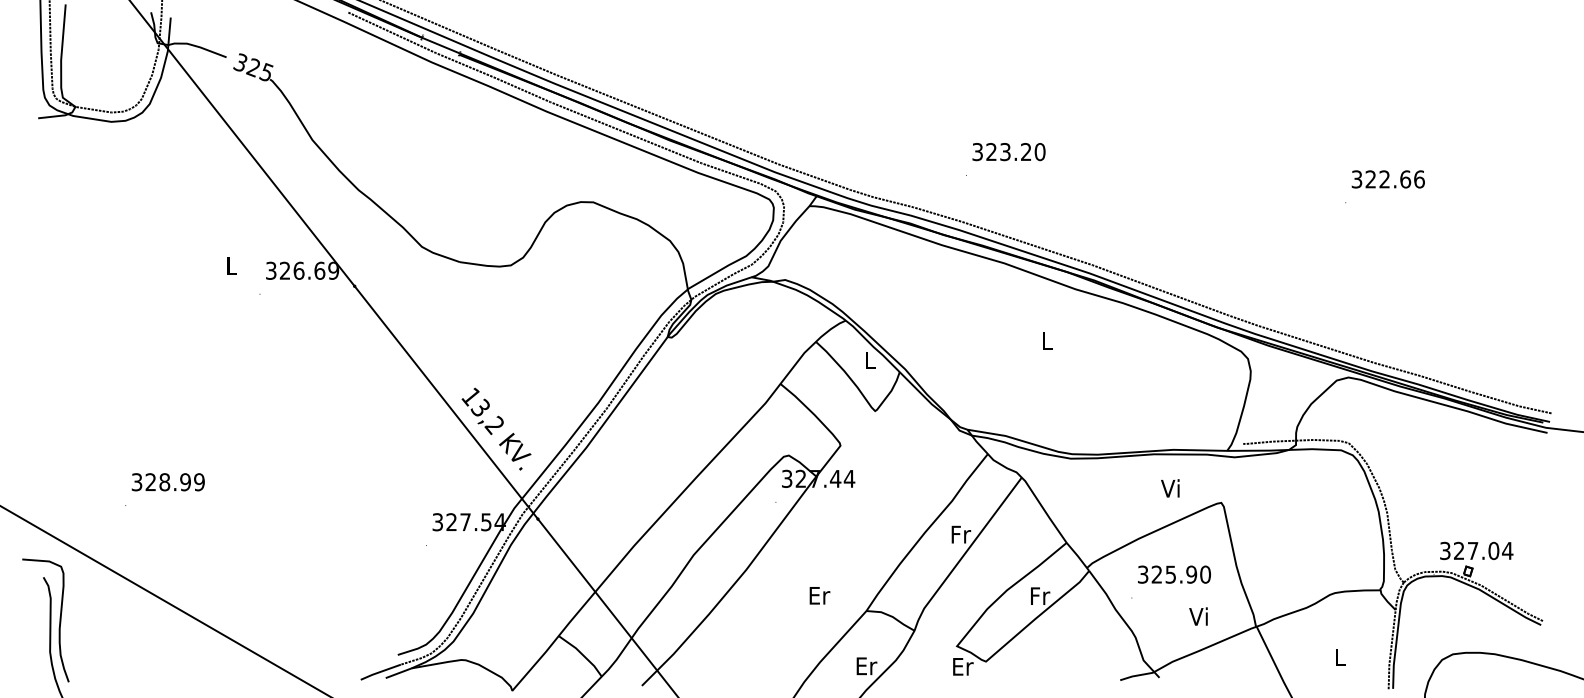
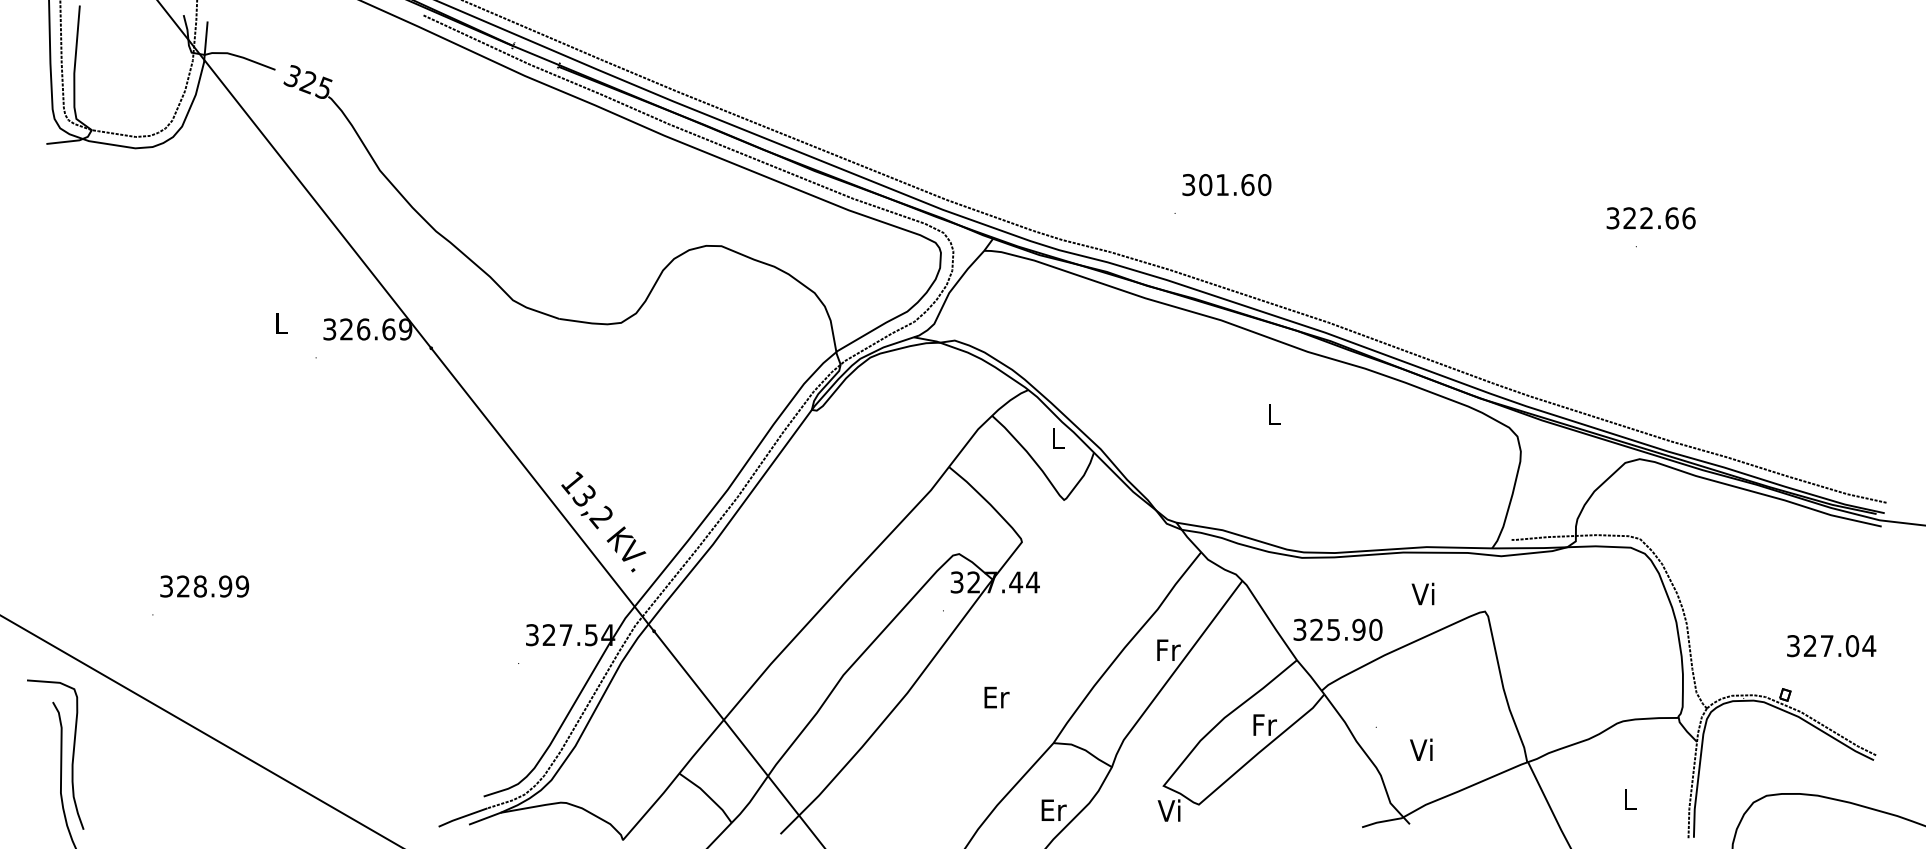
text: (1008, 152) -> (1226, 185), 323.20 -> 301.60
text: (1387, 179) -> (1650, 218), moved
text: (1476, 551) -> (1831, 646), moved
text: (1174, 574) -> (1337, 629), moved
text: (819, 595) -> (996, 697), moved
text: (1198, 616) -> (1421, 749), moved
text: (962, 666) -> (1170, 810), Er -> Vi

